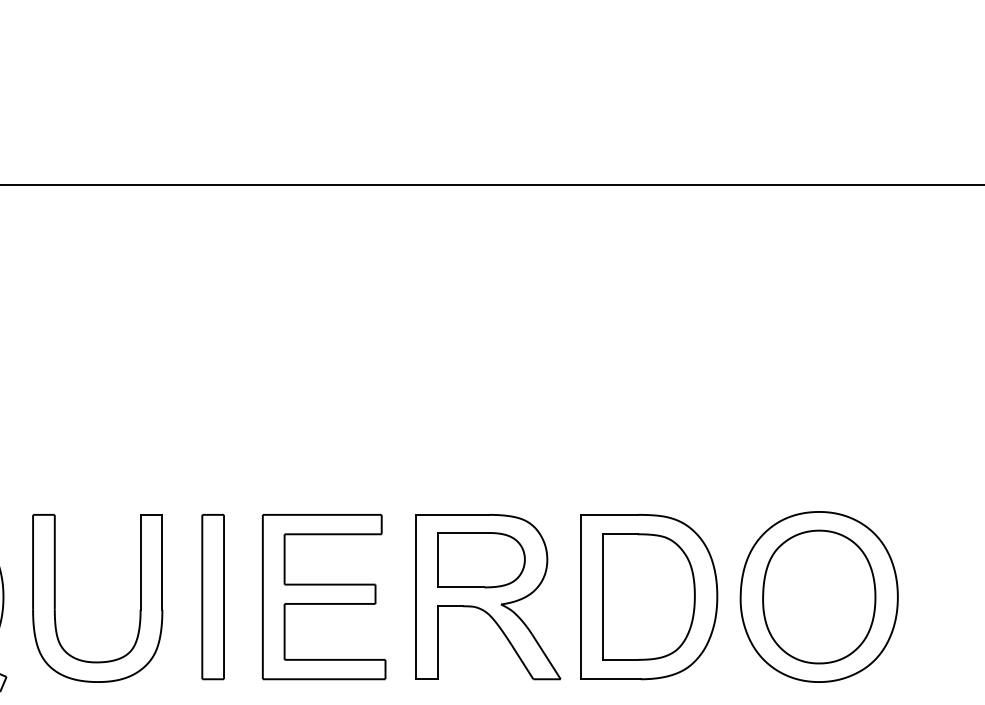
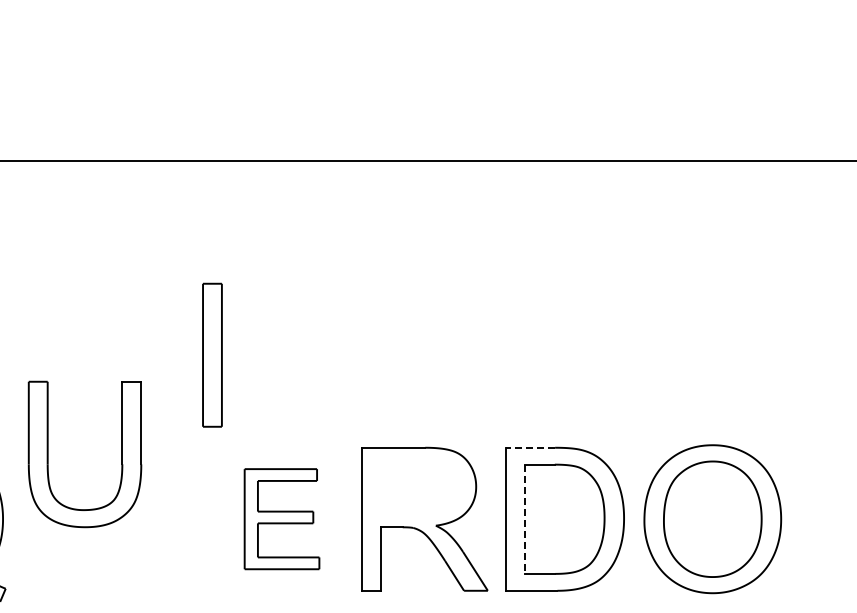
line: (609, 514) -> (530, 447), solid -> dashed
part: (481, 559) -> (418, 486), removed
part: (213, 596) -> (212, 354), moved
part: (323, 596) -> (281, 518), size x0.7
line: (602, 597) -> (524, 519), solid -> dashed
part: (55, 598) -> (48, 454), moved

